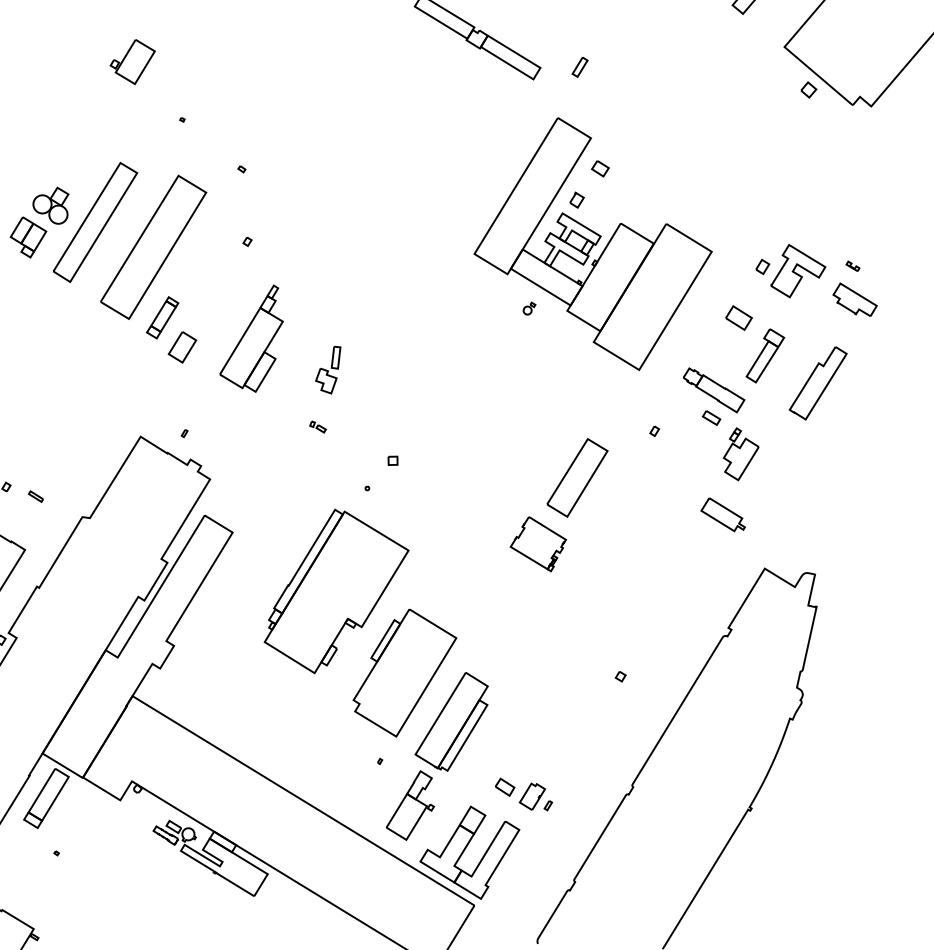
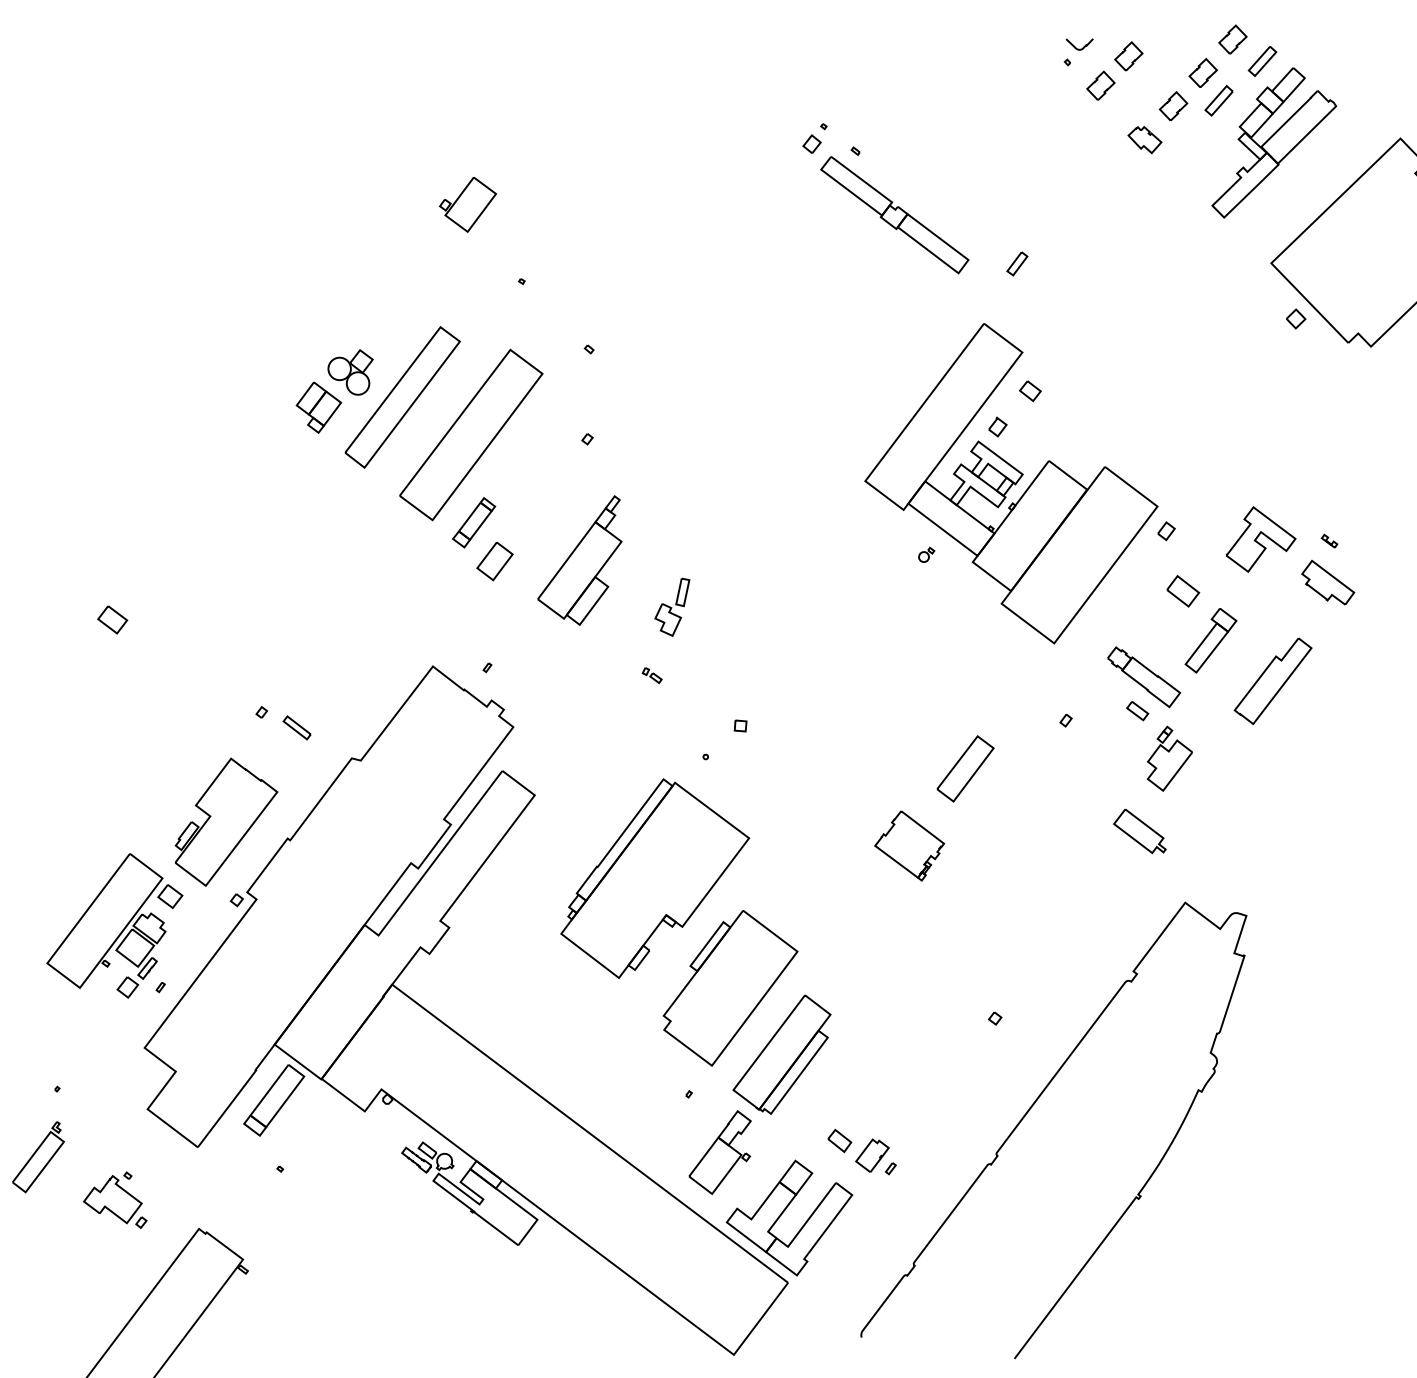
part: (762, 267) -> (1166, 531), moved
part: (577, 477) -> (965, 768), size x0.7
part: (35, 496) -> (296, 727), size x1.6

